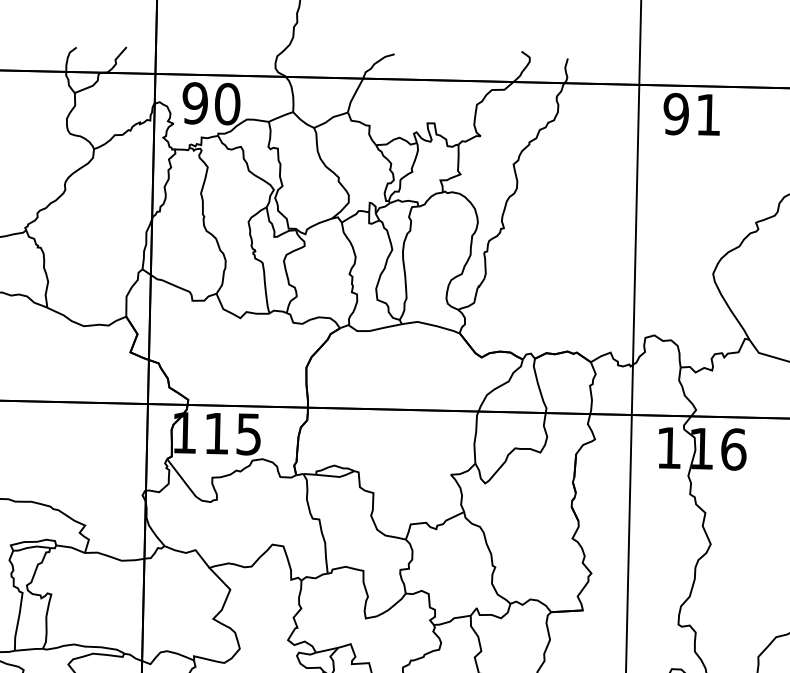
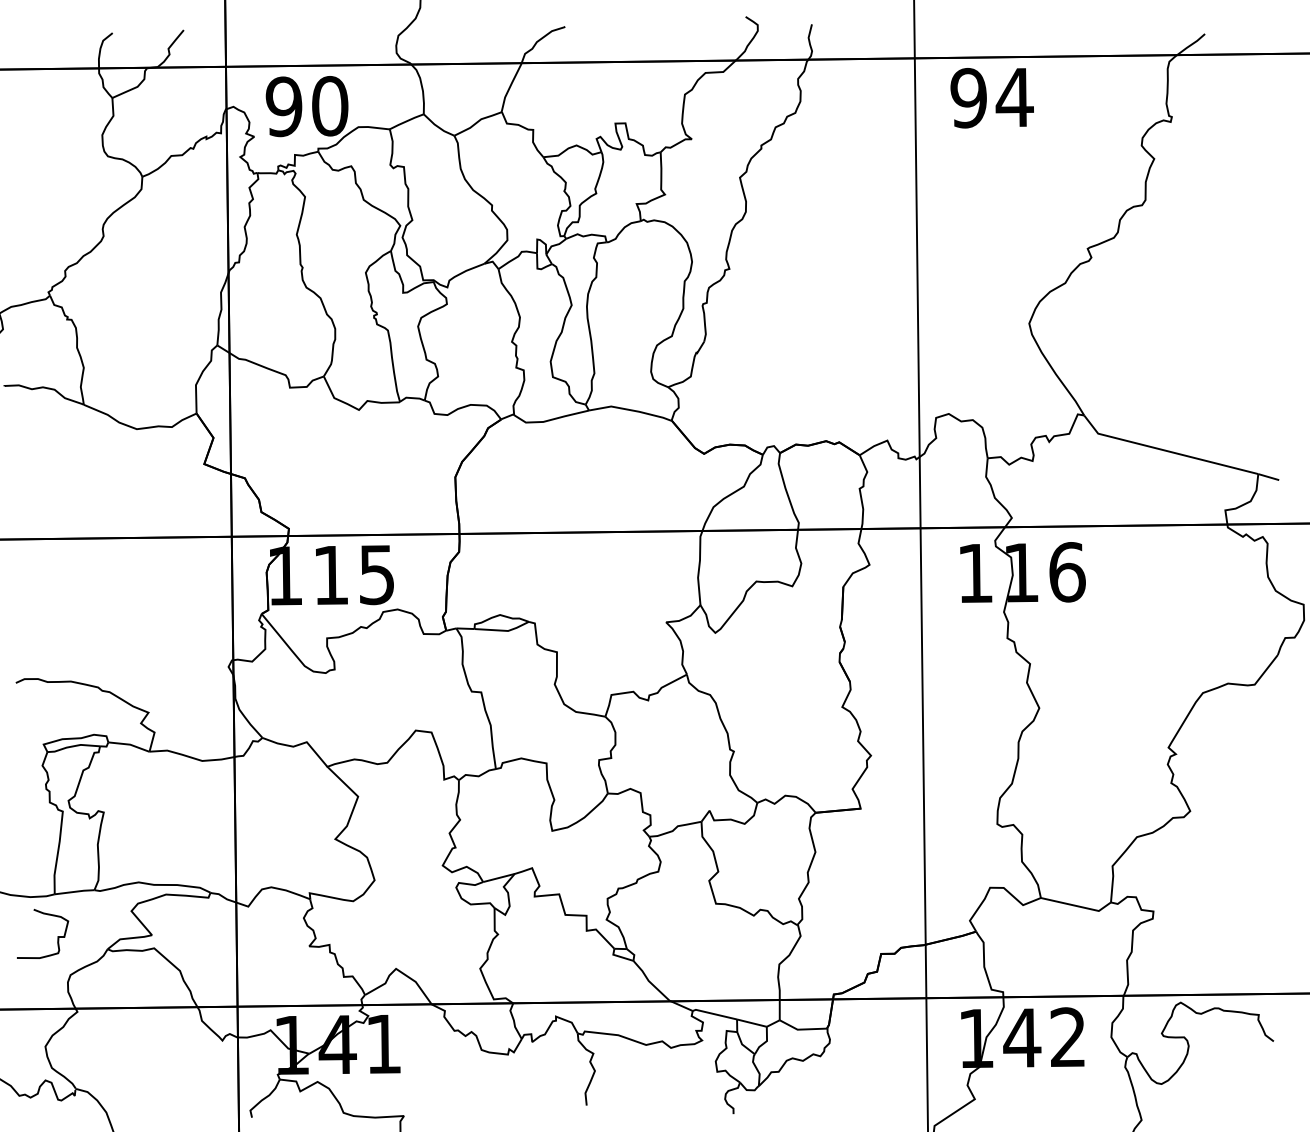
text: (708, 114) -> (1014, 97), 91 -> 94

